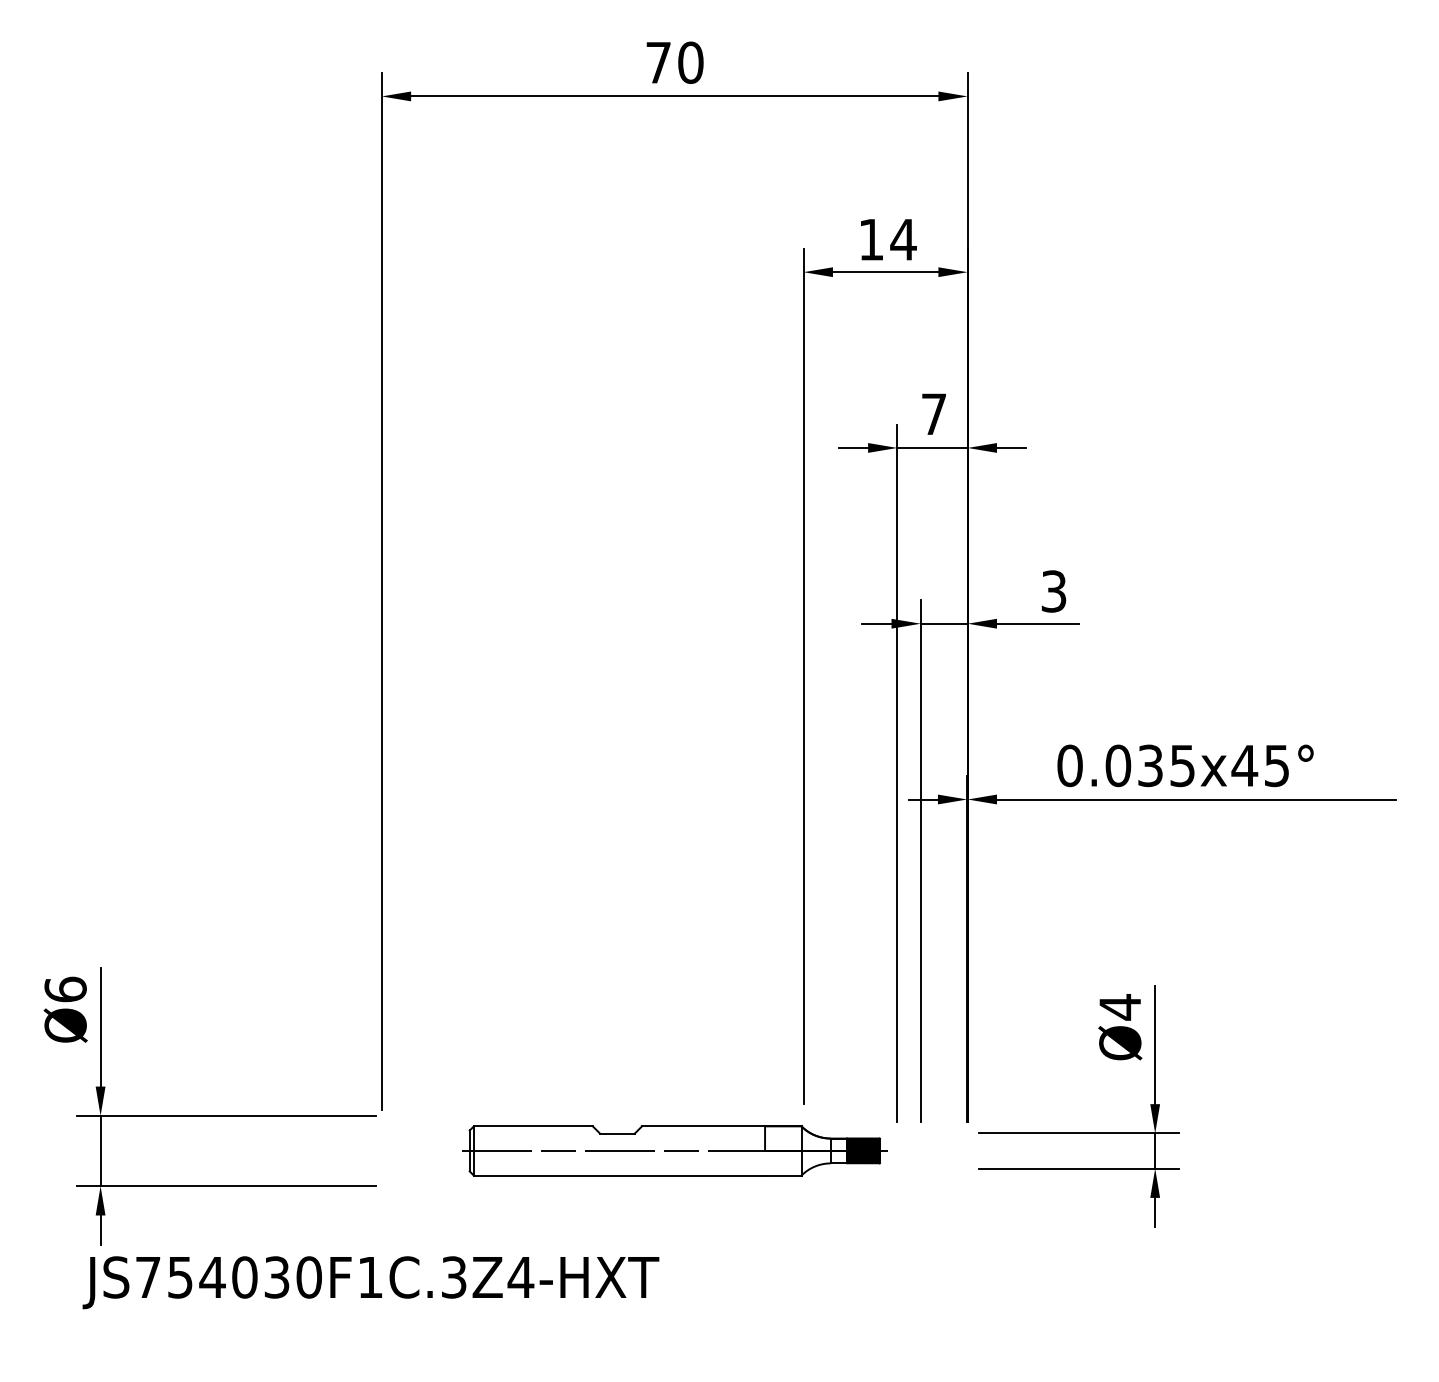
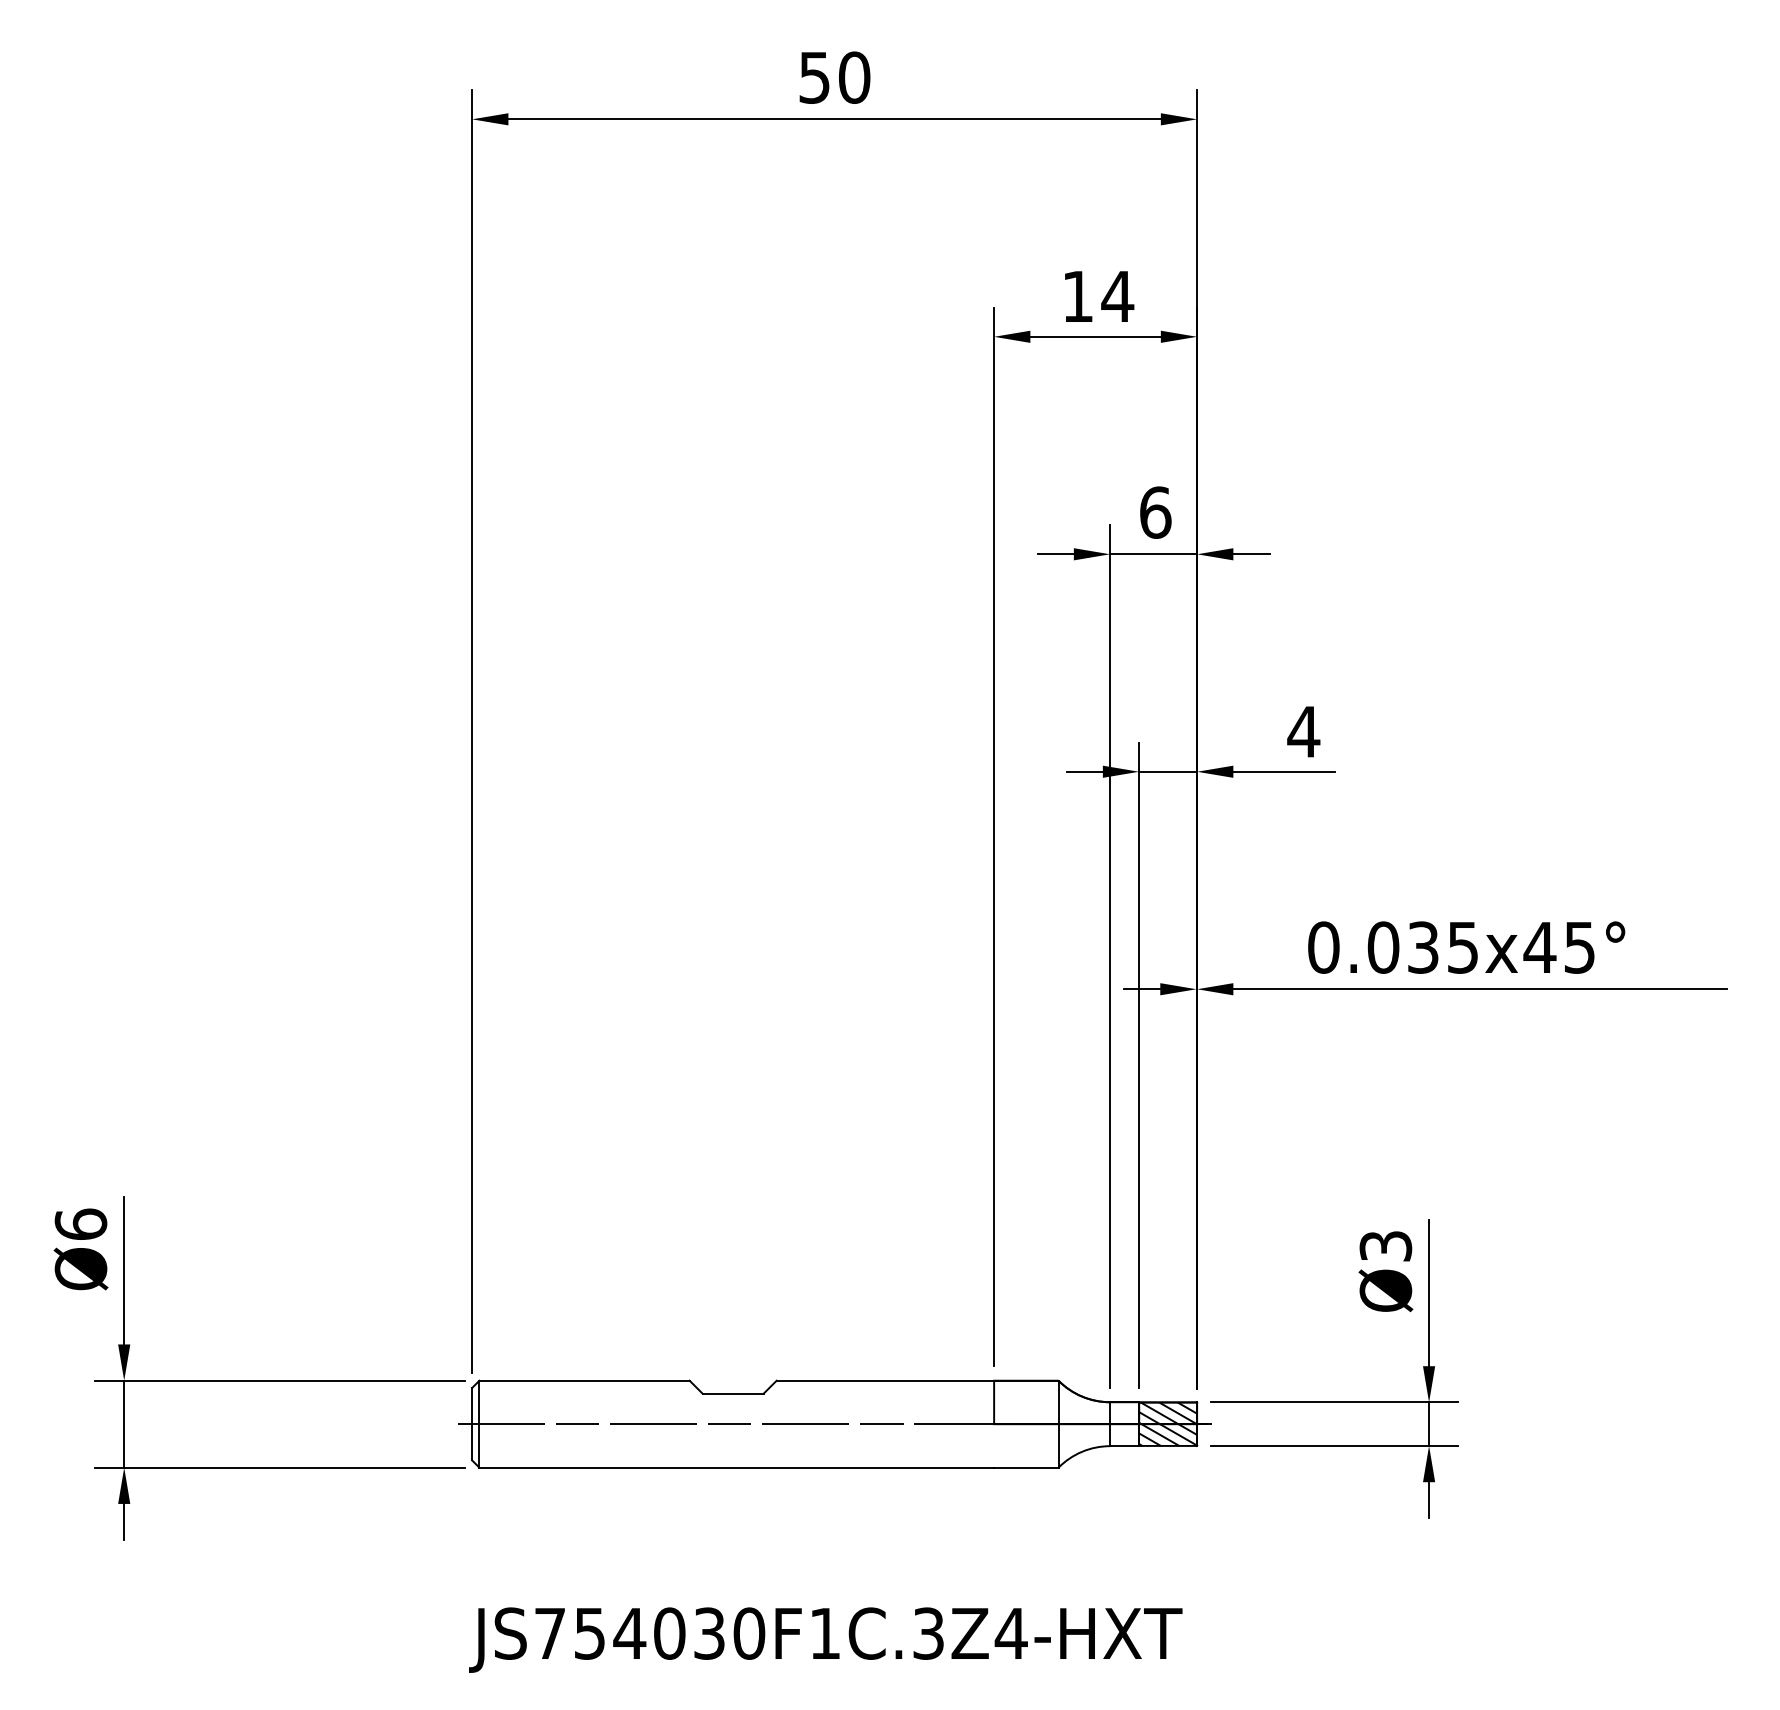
text: (658, 62) -> (814, 77), 70 -> 50
text: (934, 414) -> (1155, 512), 7 -> 6
text: (1053, 591) -> (1303, 731), 3 -> 4
text: (1119, 1007) -> (1385, 1246), Ø4 -> Ø3
part: (674, 1150) -> (834, 1423), size x1.43
text: (370, 1282) -> (825, 1639), moved

